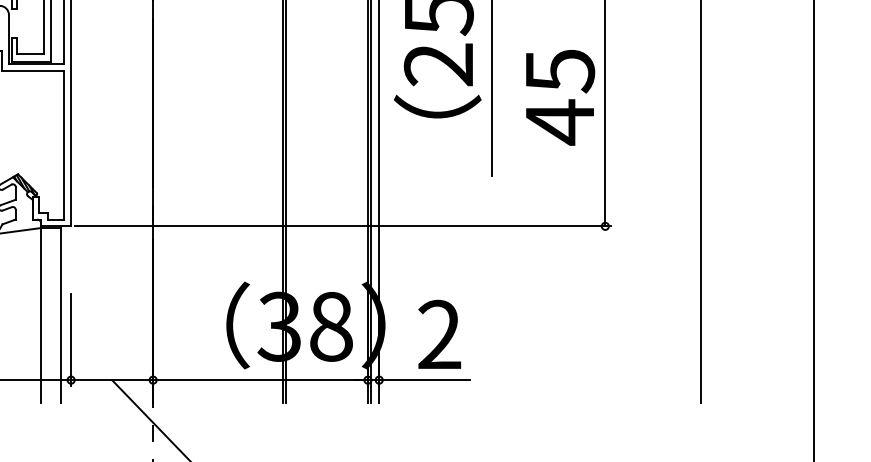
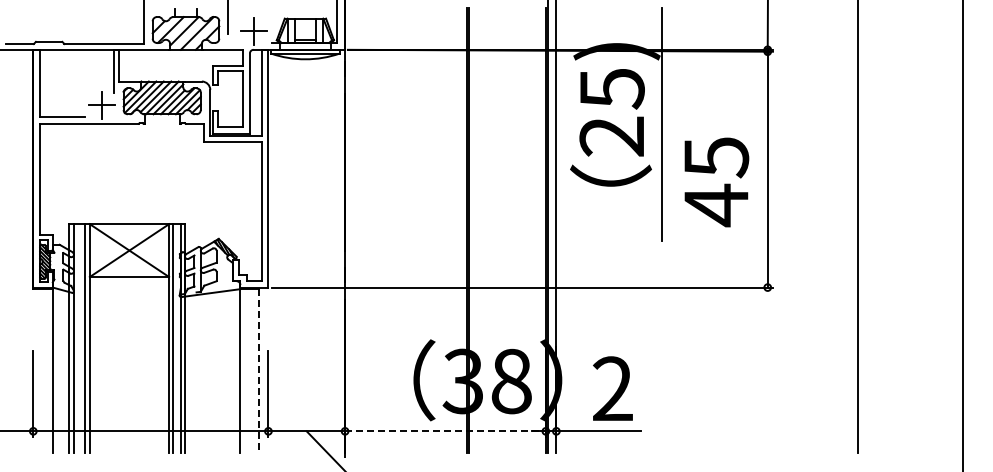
text: (560, 97) -> (716, 182), moved
line: (60, 316) -> (258, 371), solid -> dashed
line: (260, 380) -> (445, 431), solid -> dashed

